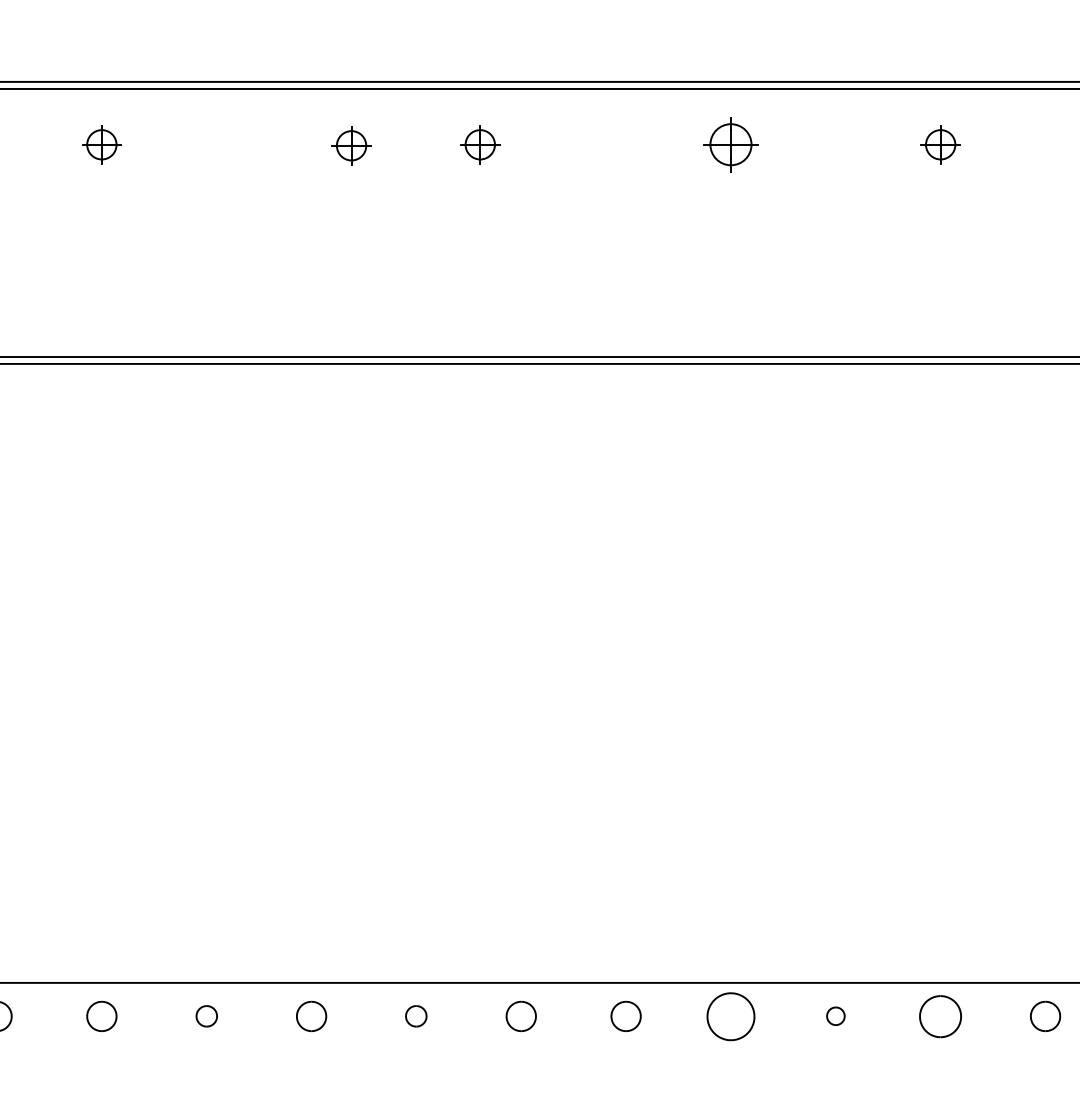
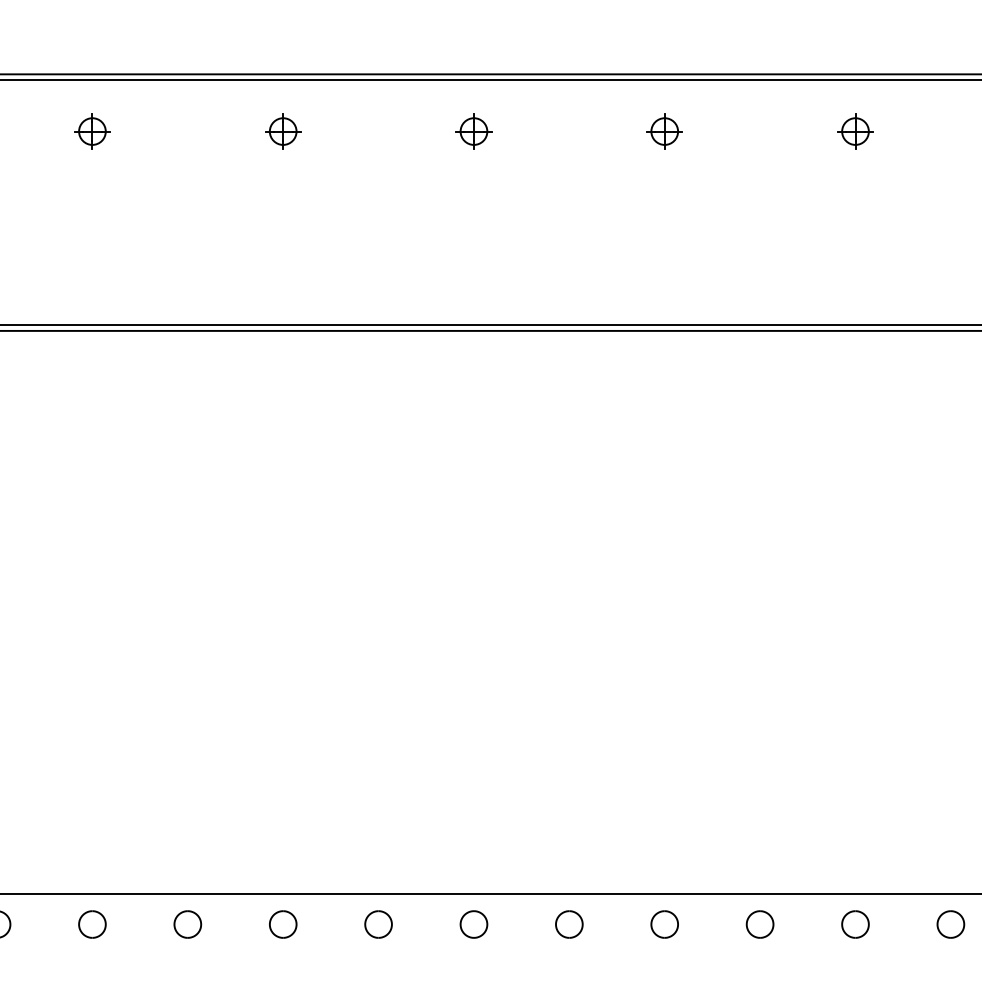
part: (480, 144) -> (474, 131), moved
part: (730, 144) -> (664, 131), size x0.71
part: (351, 145) -> (283, 131), moved
part: (206, 1015) -> (187, 923), size x1.43
part: (415, 1015) -> (377, 923), size x1.43
part: (730, 1015) -> (664, 923), size x0.62
part: (835, 1015) -> (759, 923), size x1.67
part: (940, 1015) -> (855, 923), size x0.71

